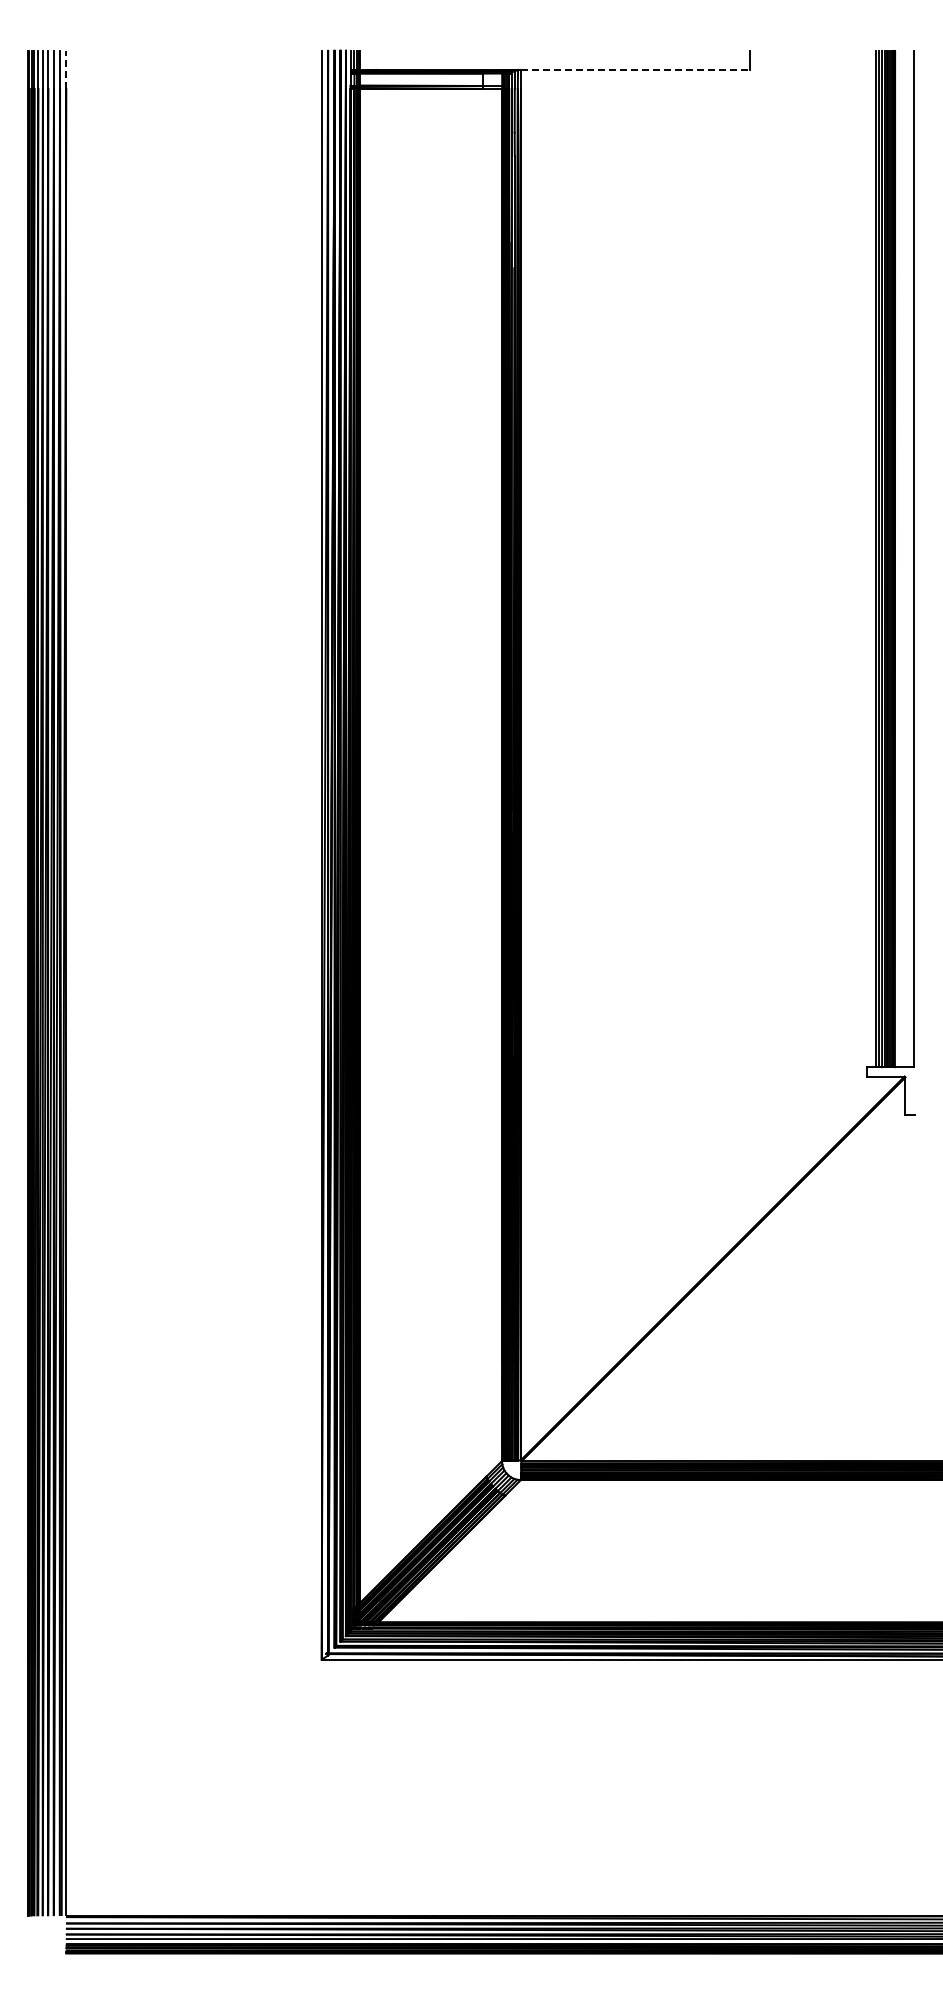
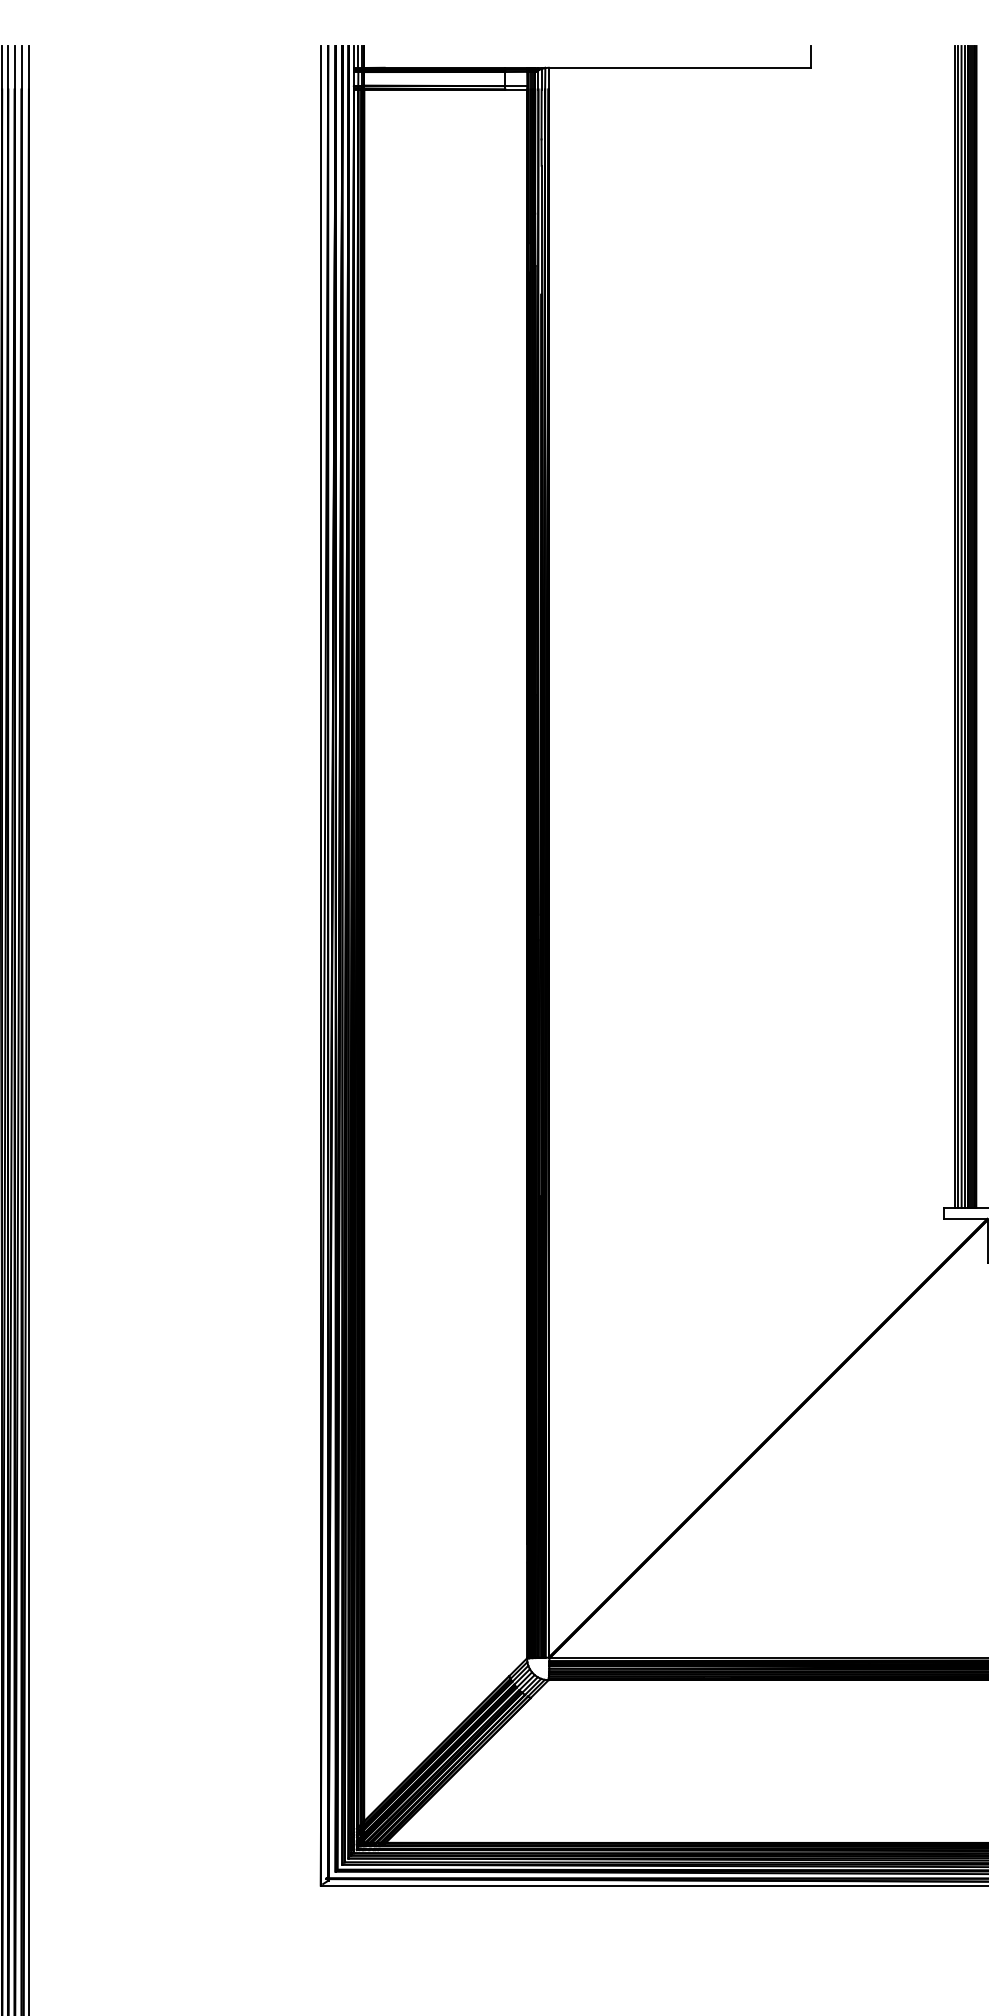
line: (66, 69) -> (29, 67), dashed -> solid
line: (635, 69) -> (679, 67), dashed -> solid

